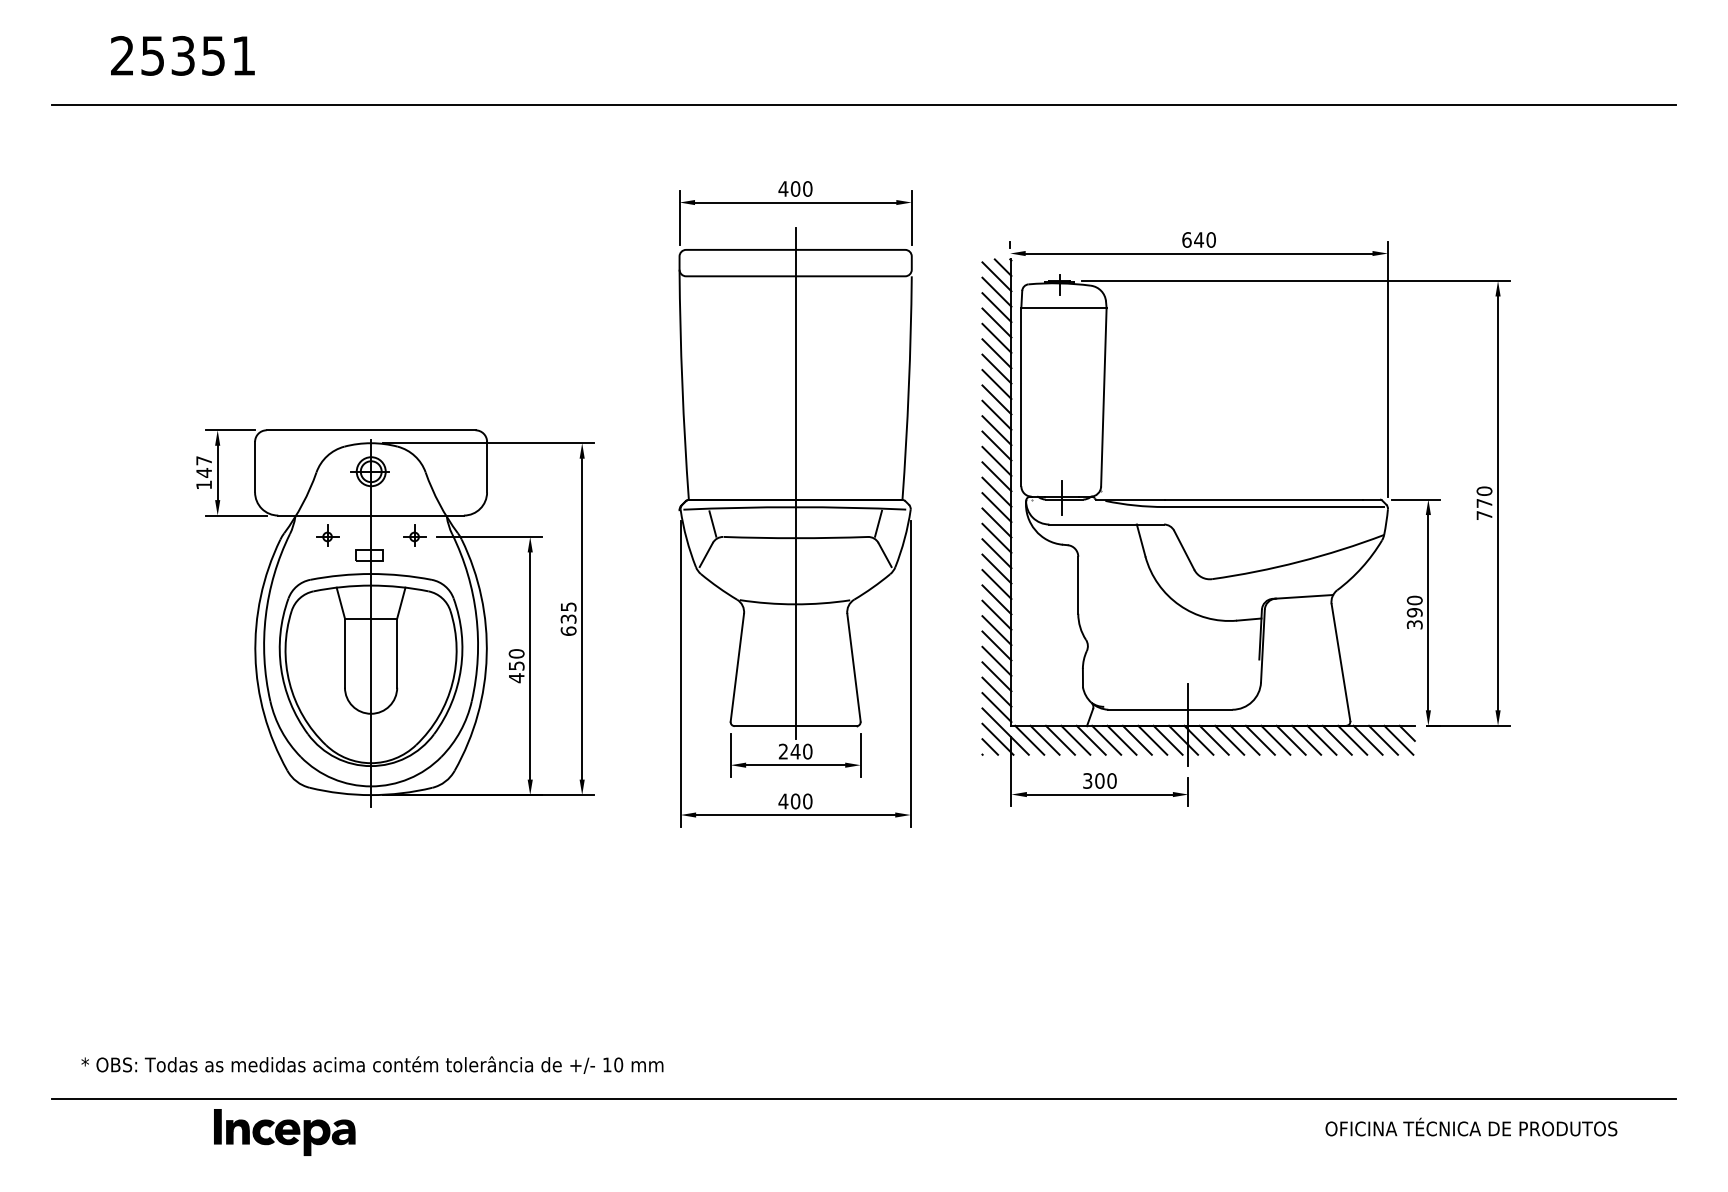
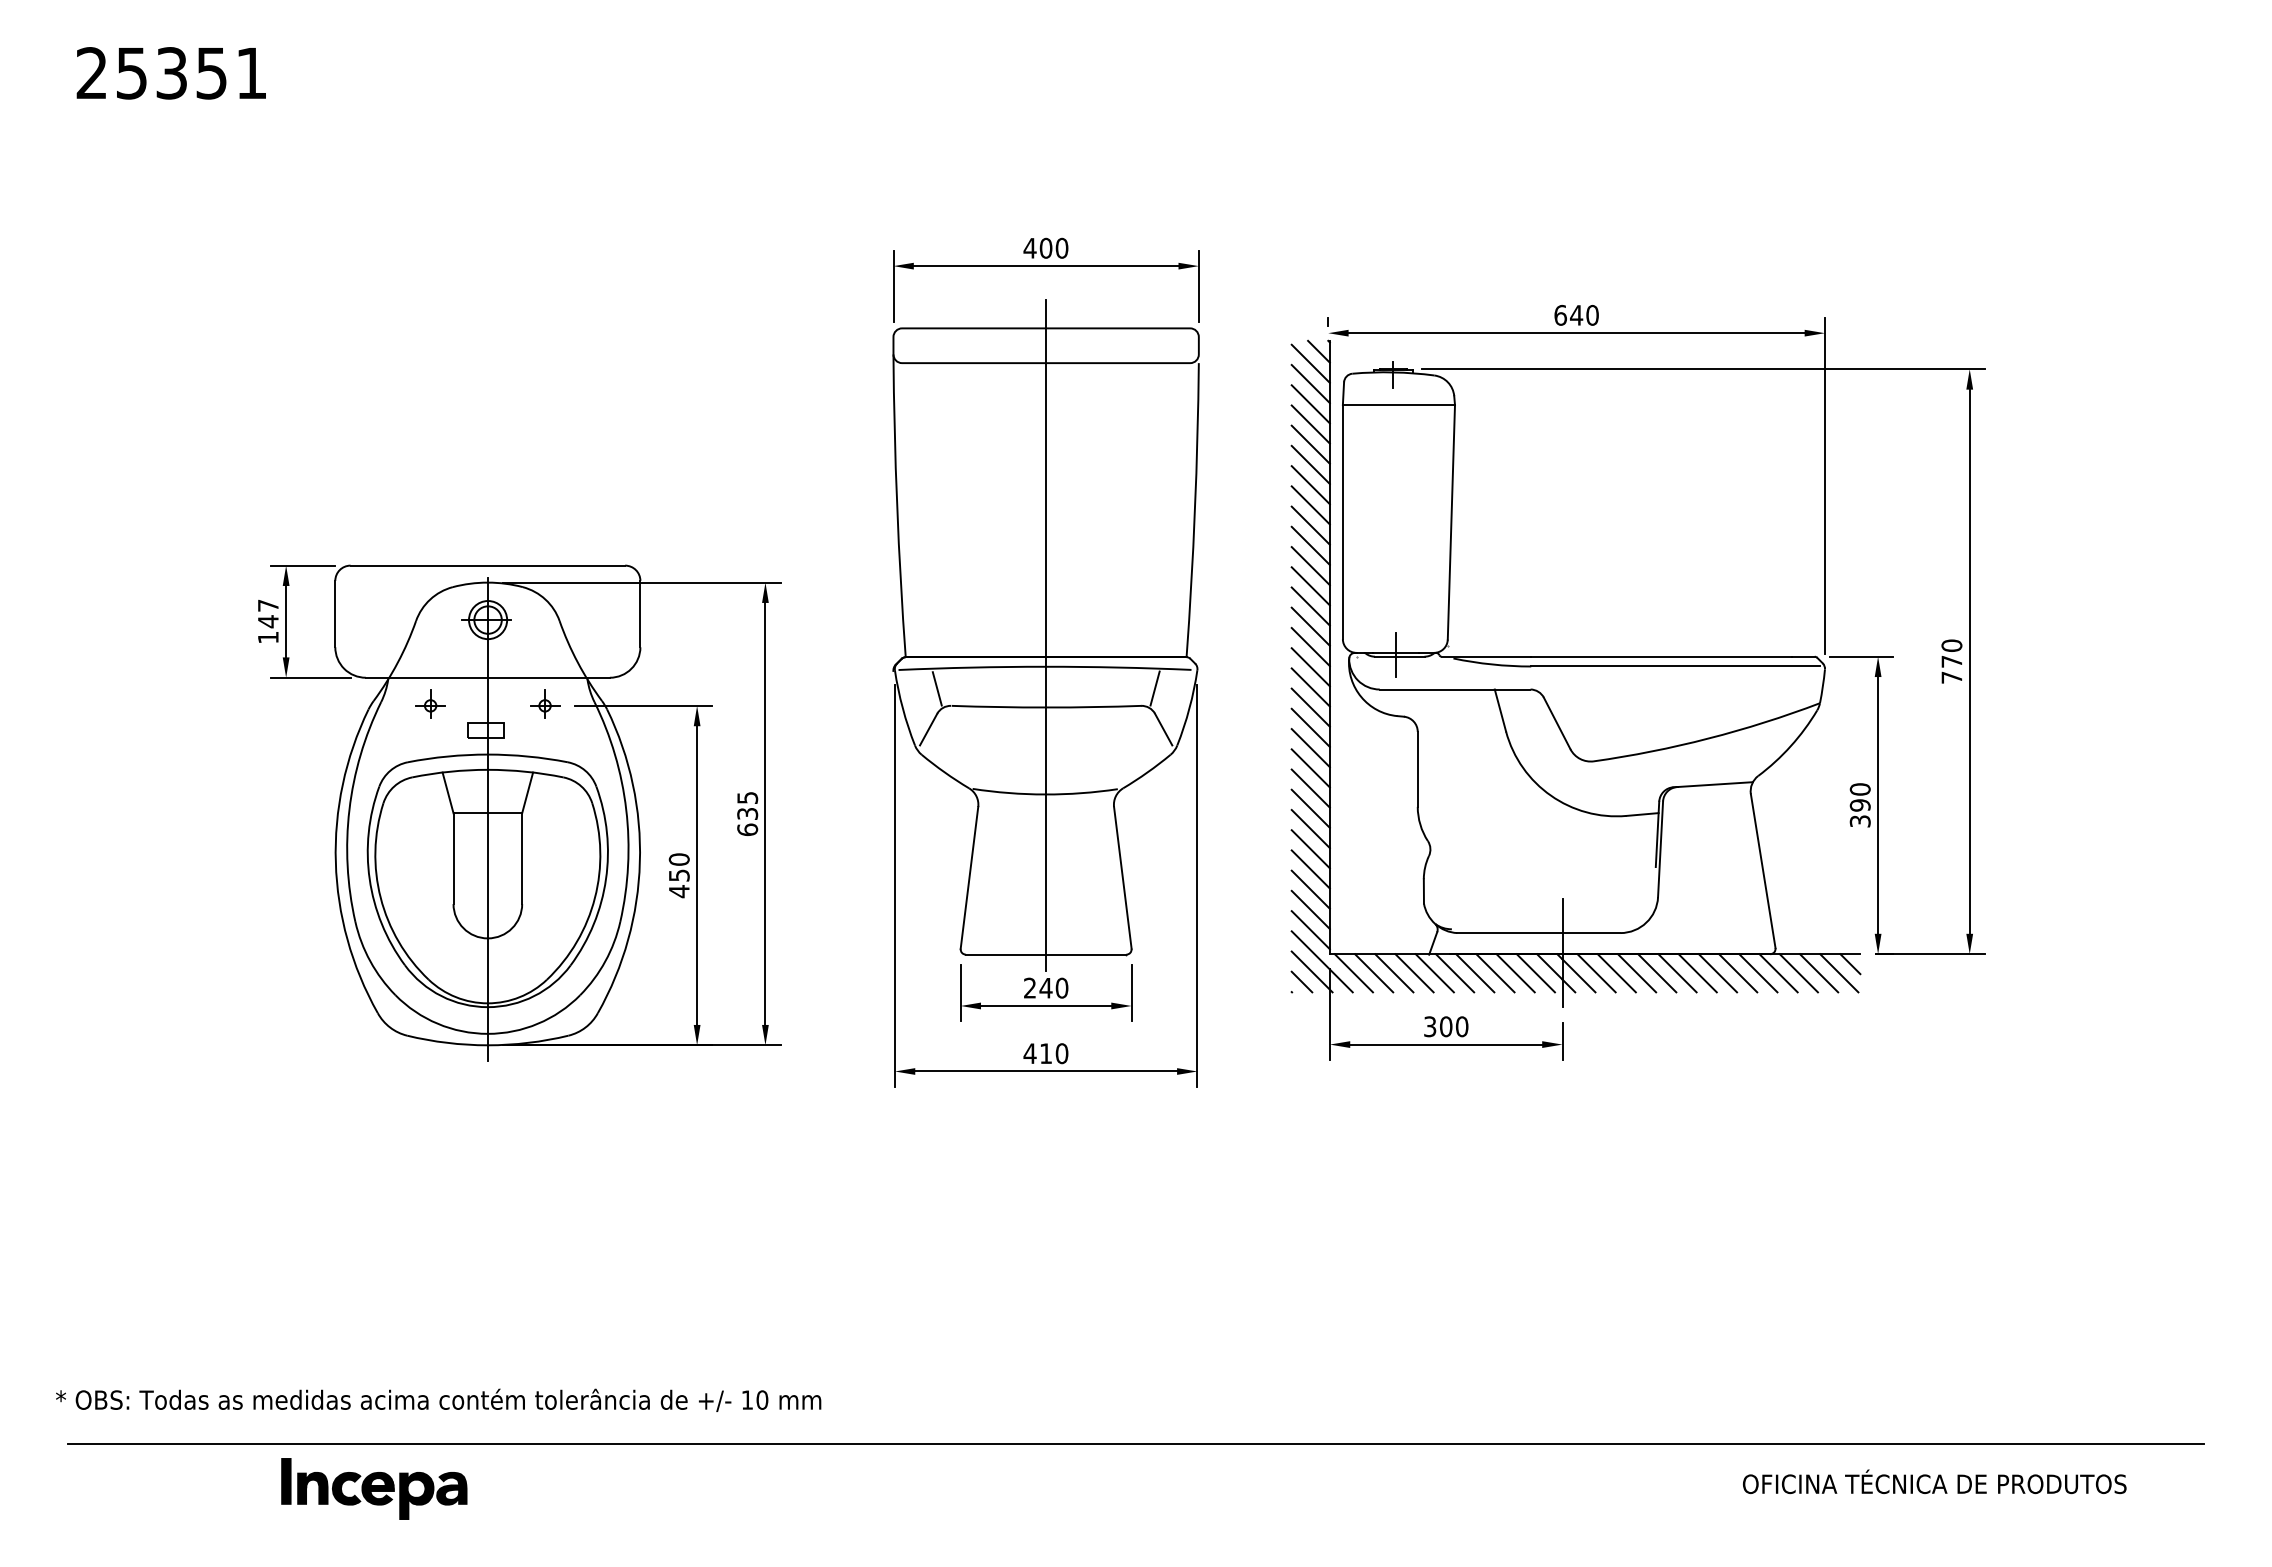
text: (182, 56) -> (170, 73), moved
line: (863, 104) -> (1135, 137), removed
text: (795, 801) -> (1045, 1053), 400 -> 410
text: (372, 1064) -> (438, 1399), moved

